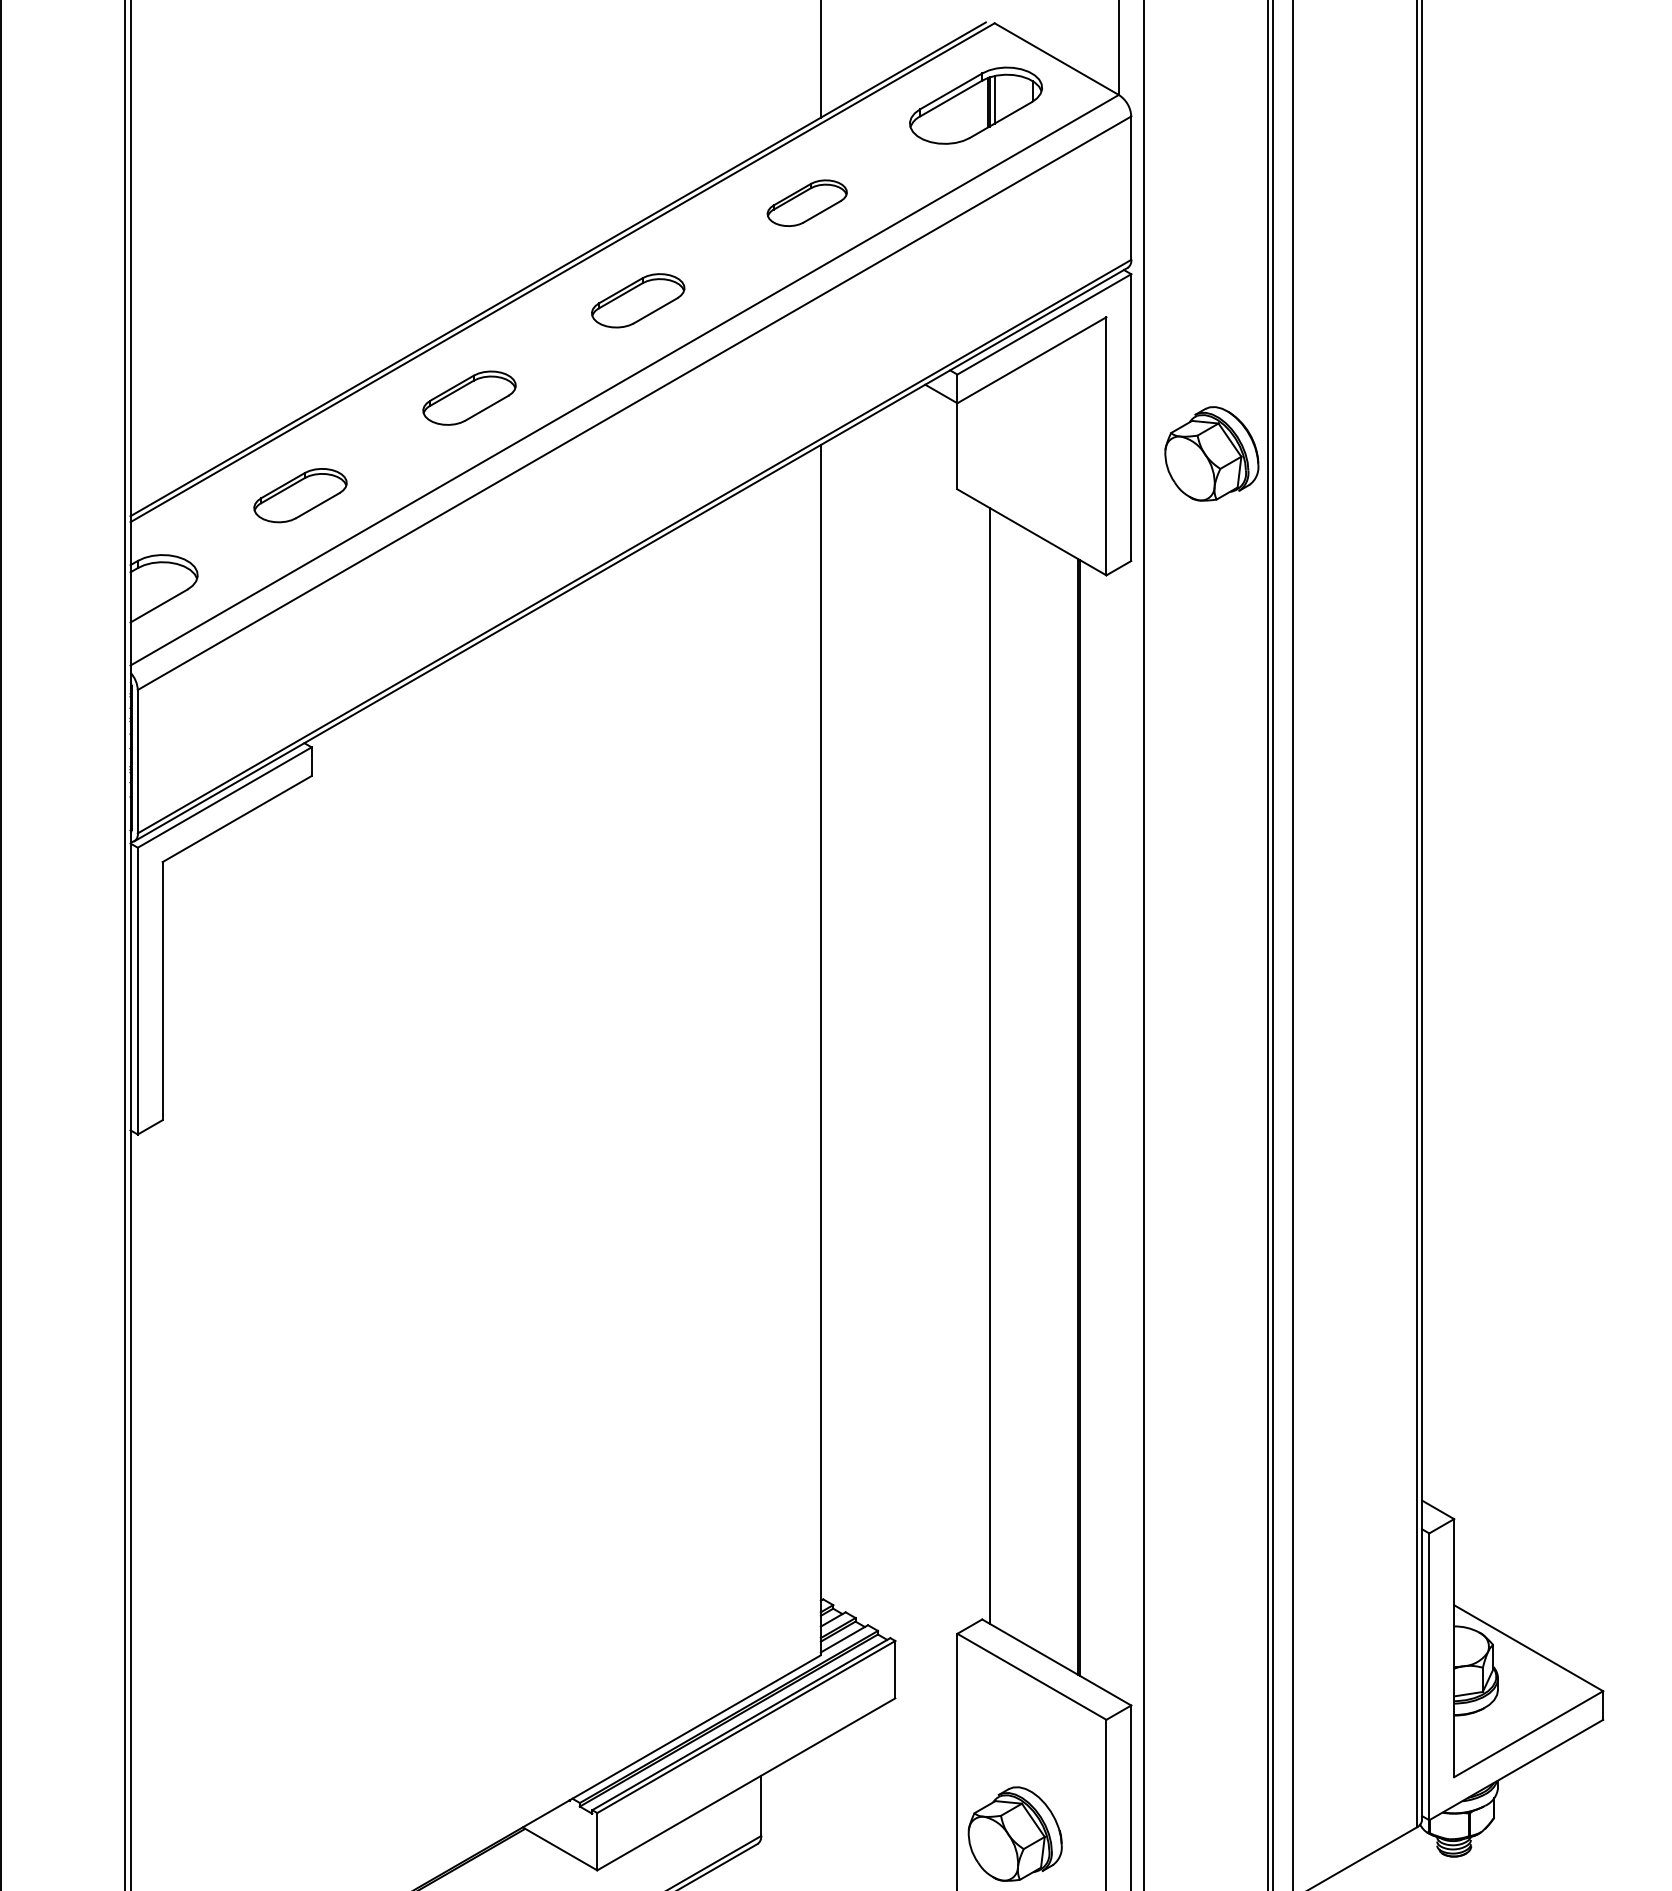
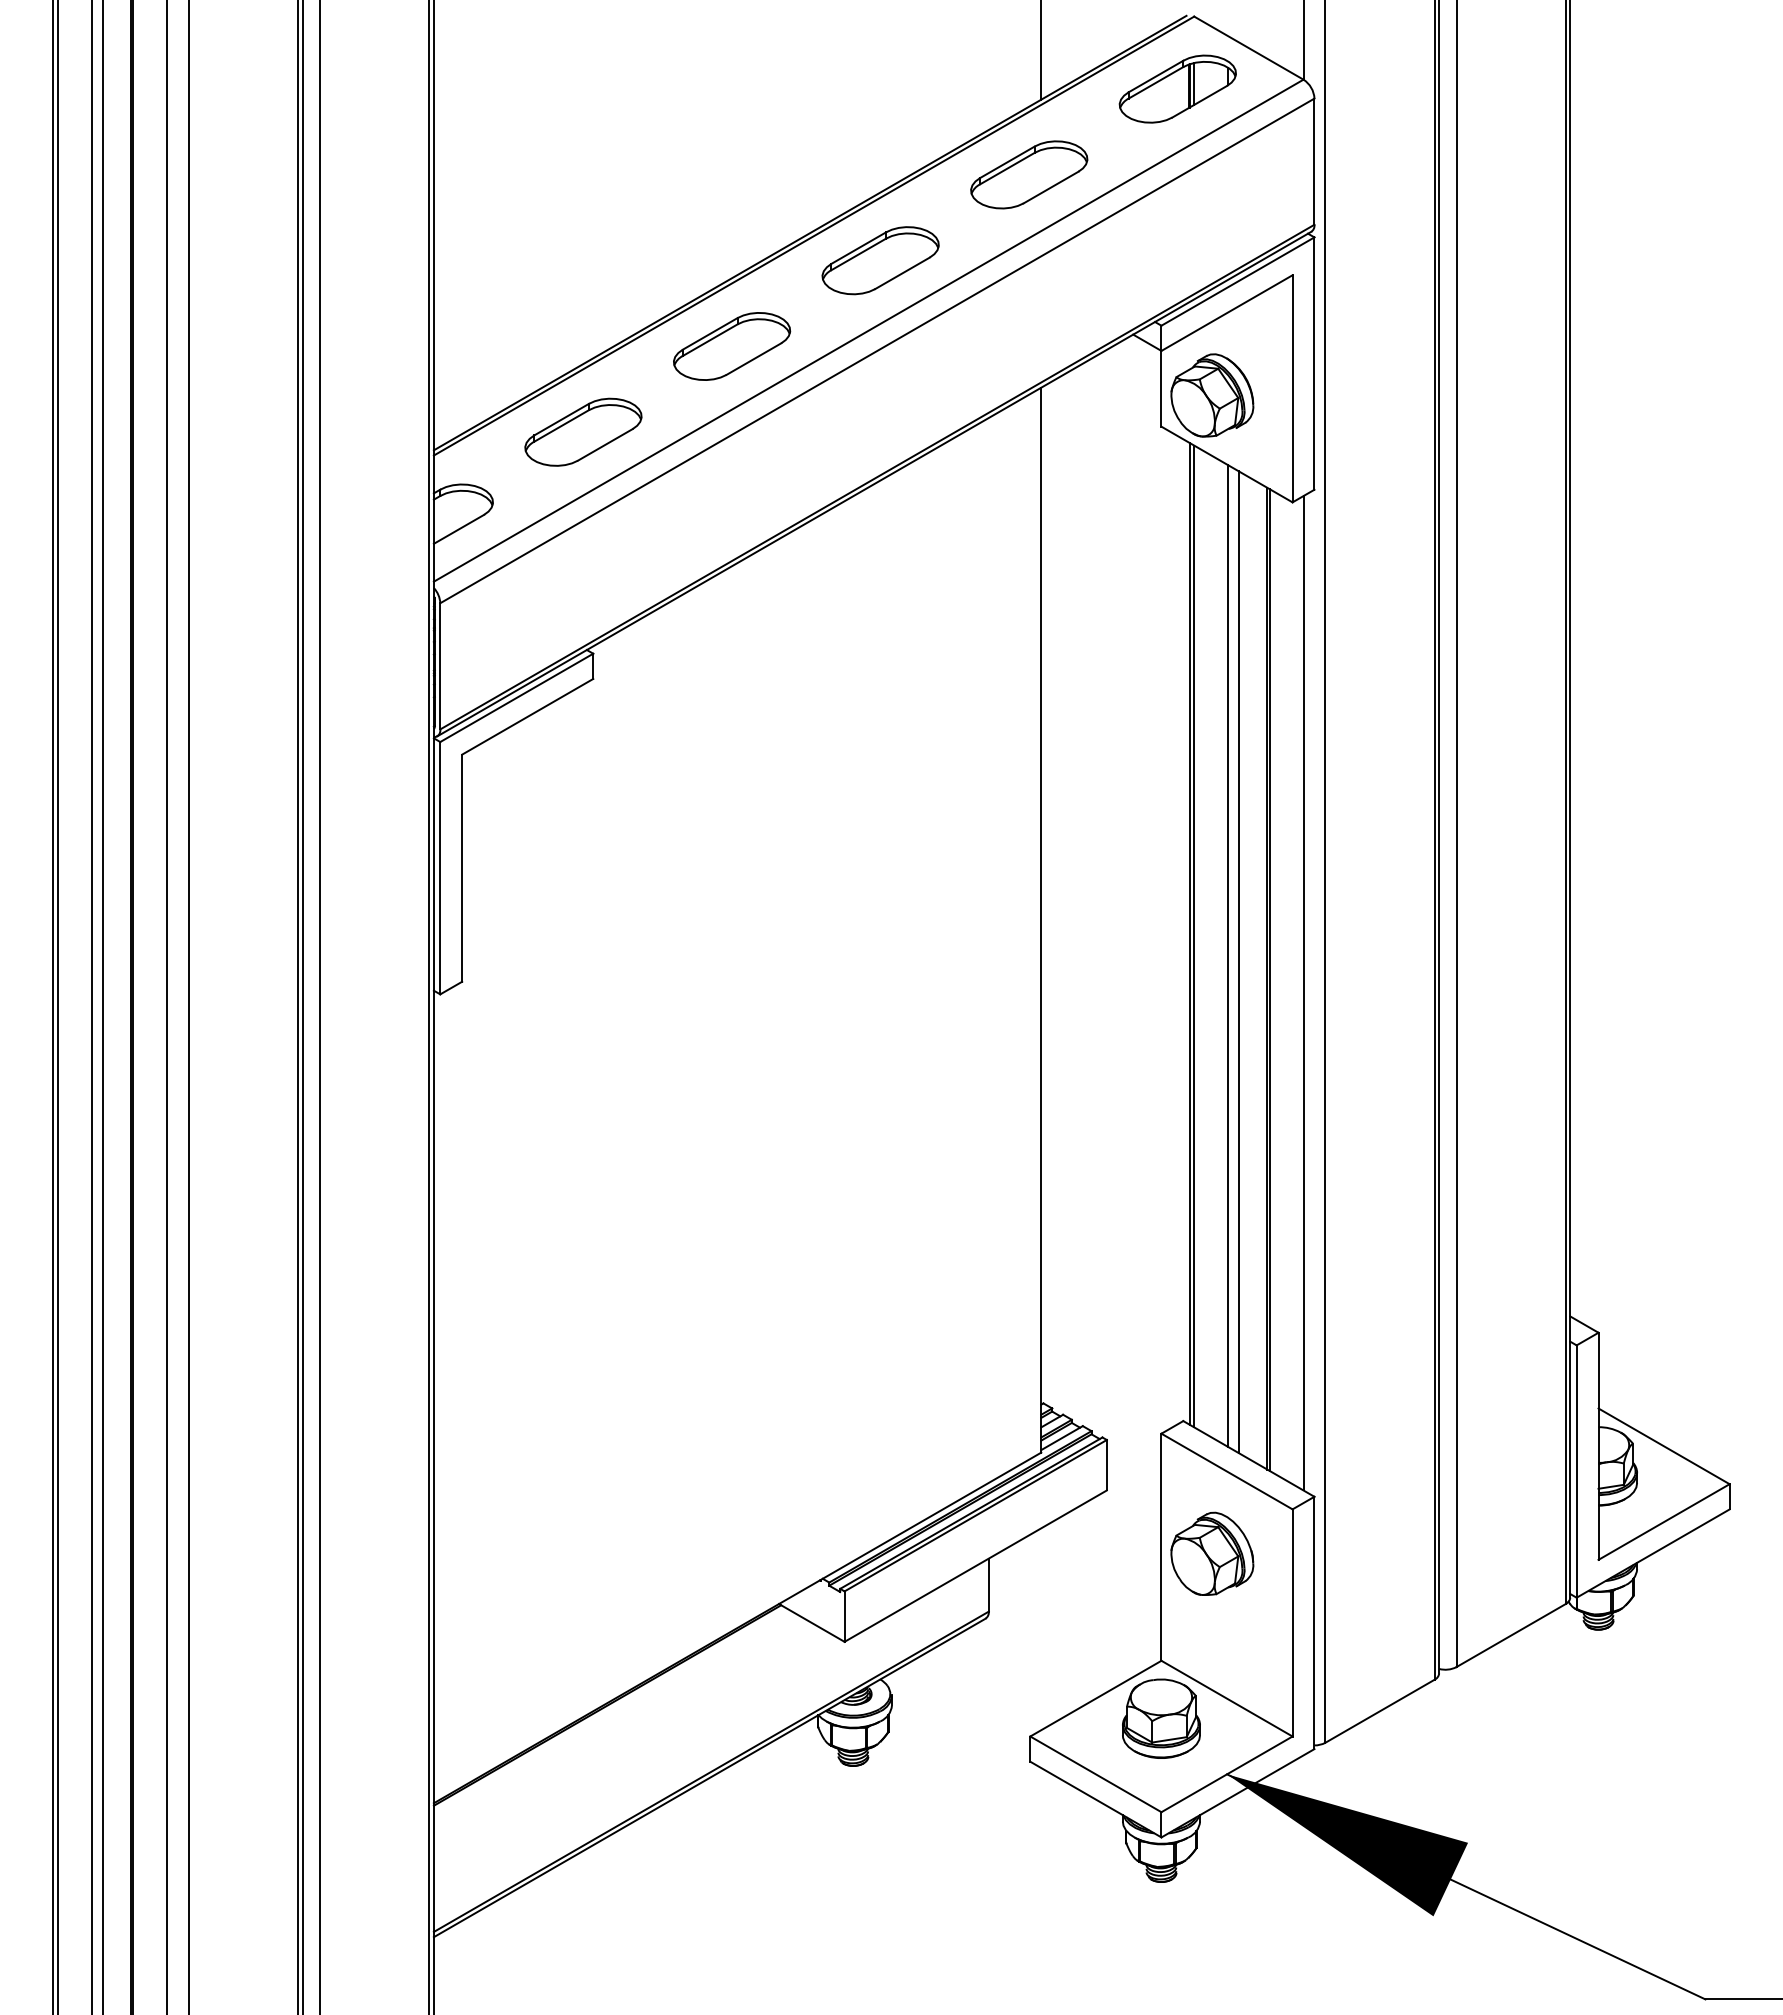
part: (807, 202) -> (1029, 174), size x1.67
part: (638, 300) -> (880, 260), size x1.43
part: (469, 398) -> (732, 346), size x1.43
part: (1212, 453) -> (1212, 395), moved
part: (300, 494) -> (583, 431), size x1.43
line: (994, 1068) -> (1194, 936), added
line: (1033, 1090) -> (1228, 955), added
line: (1046, 1098) -> (1239, 962), added
line: (1118, 1133) -> (1303, 993), added
part: (1015, 1833) -> (1212, 1553), moved

